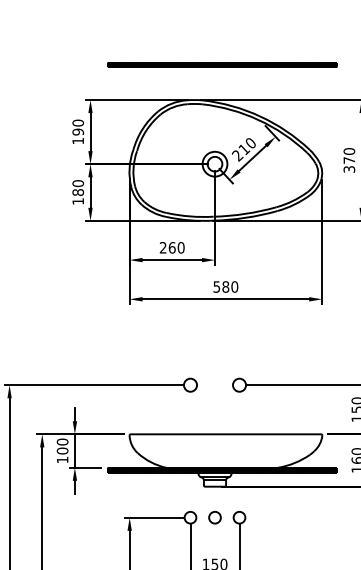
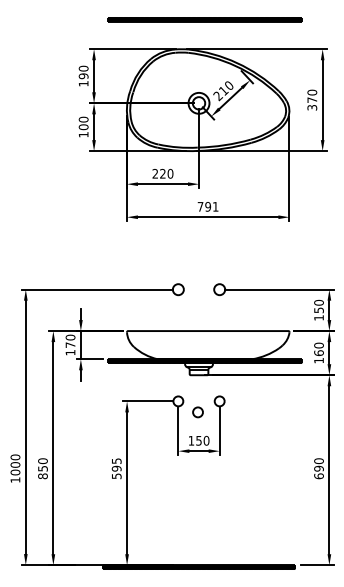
text: (77, 192) -> (83, 127), 180 -> 100
text: (171, 247) -> (162, 173), 260 -> 220
text: (225, 286) -> (207, 206), 580 -> 791
text: (62, 451) -> (70, 345), 100 -> 170
circle: (214, 517) -> (197, 412), moved

